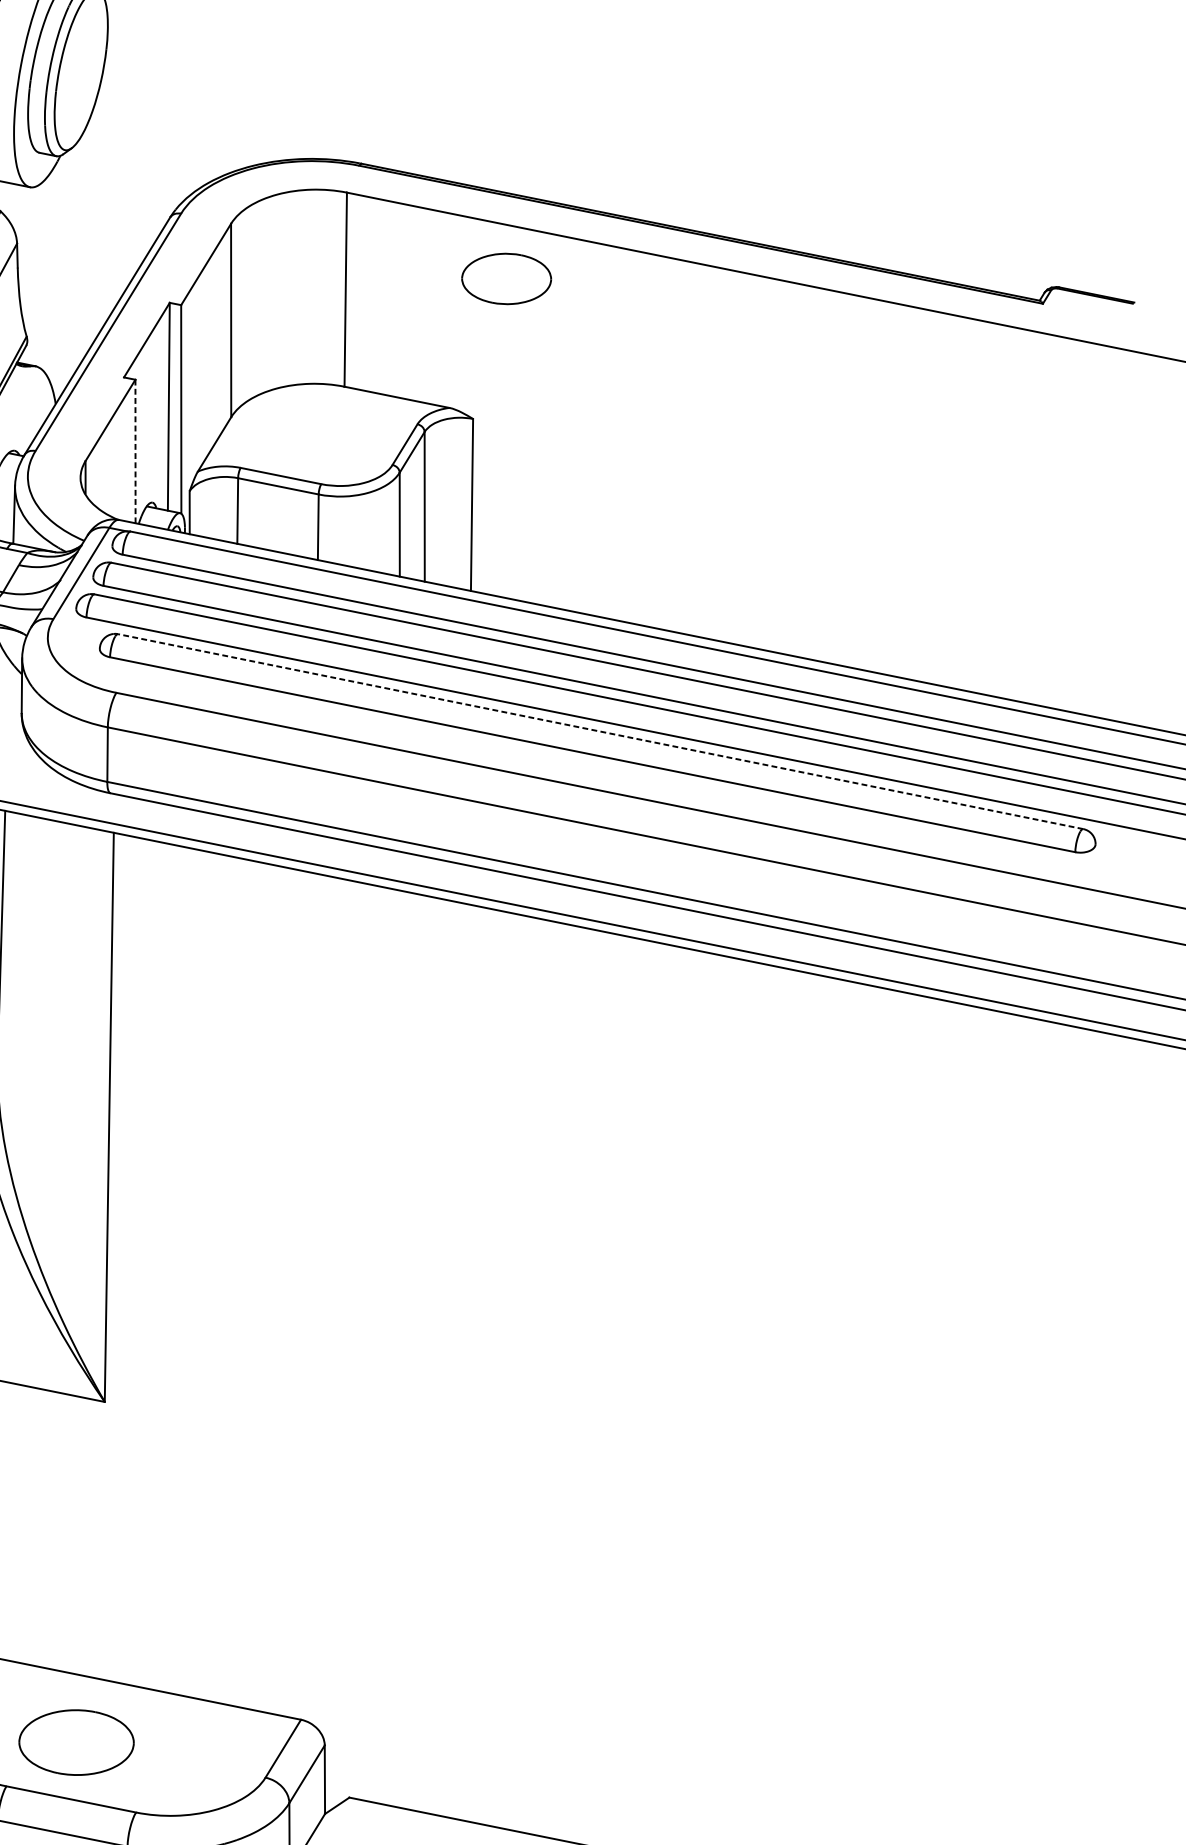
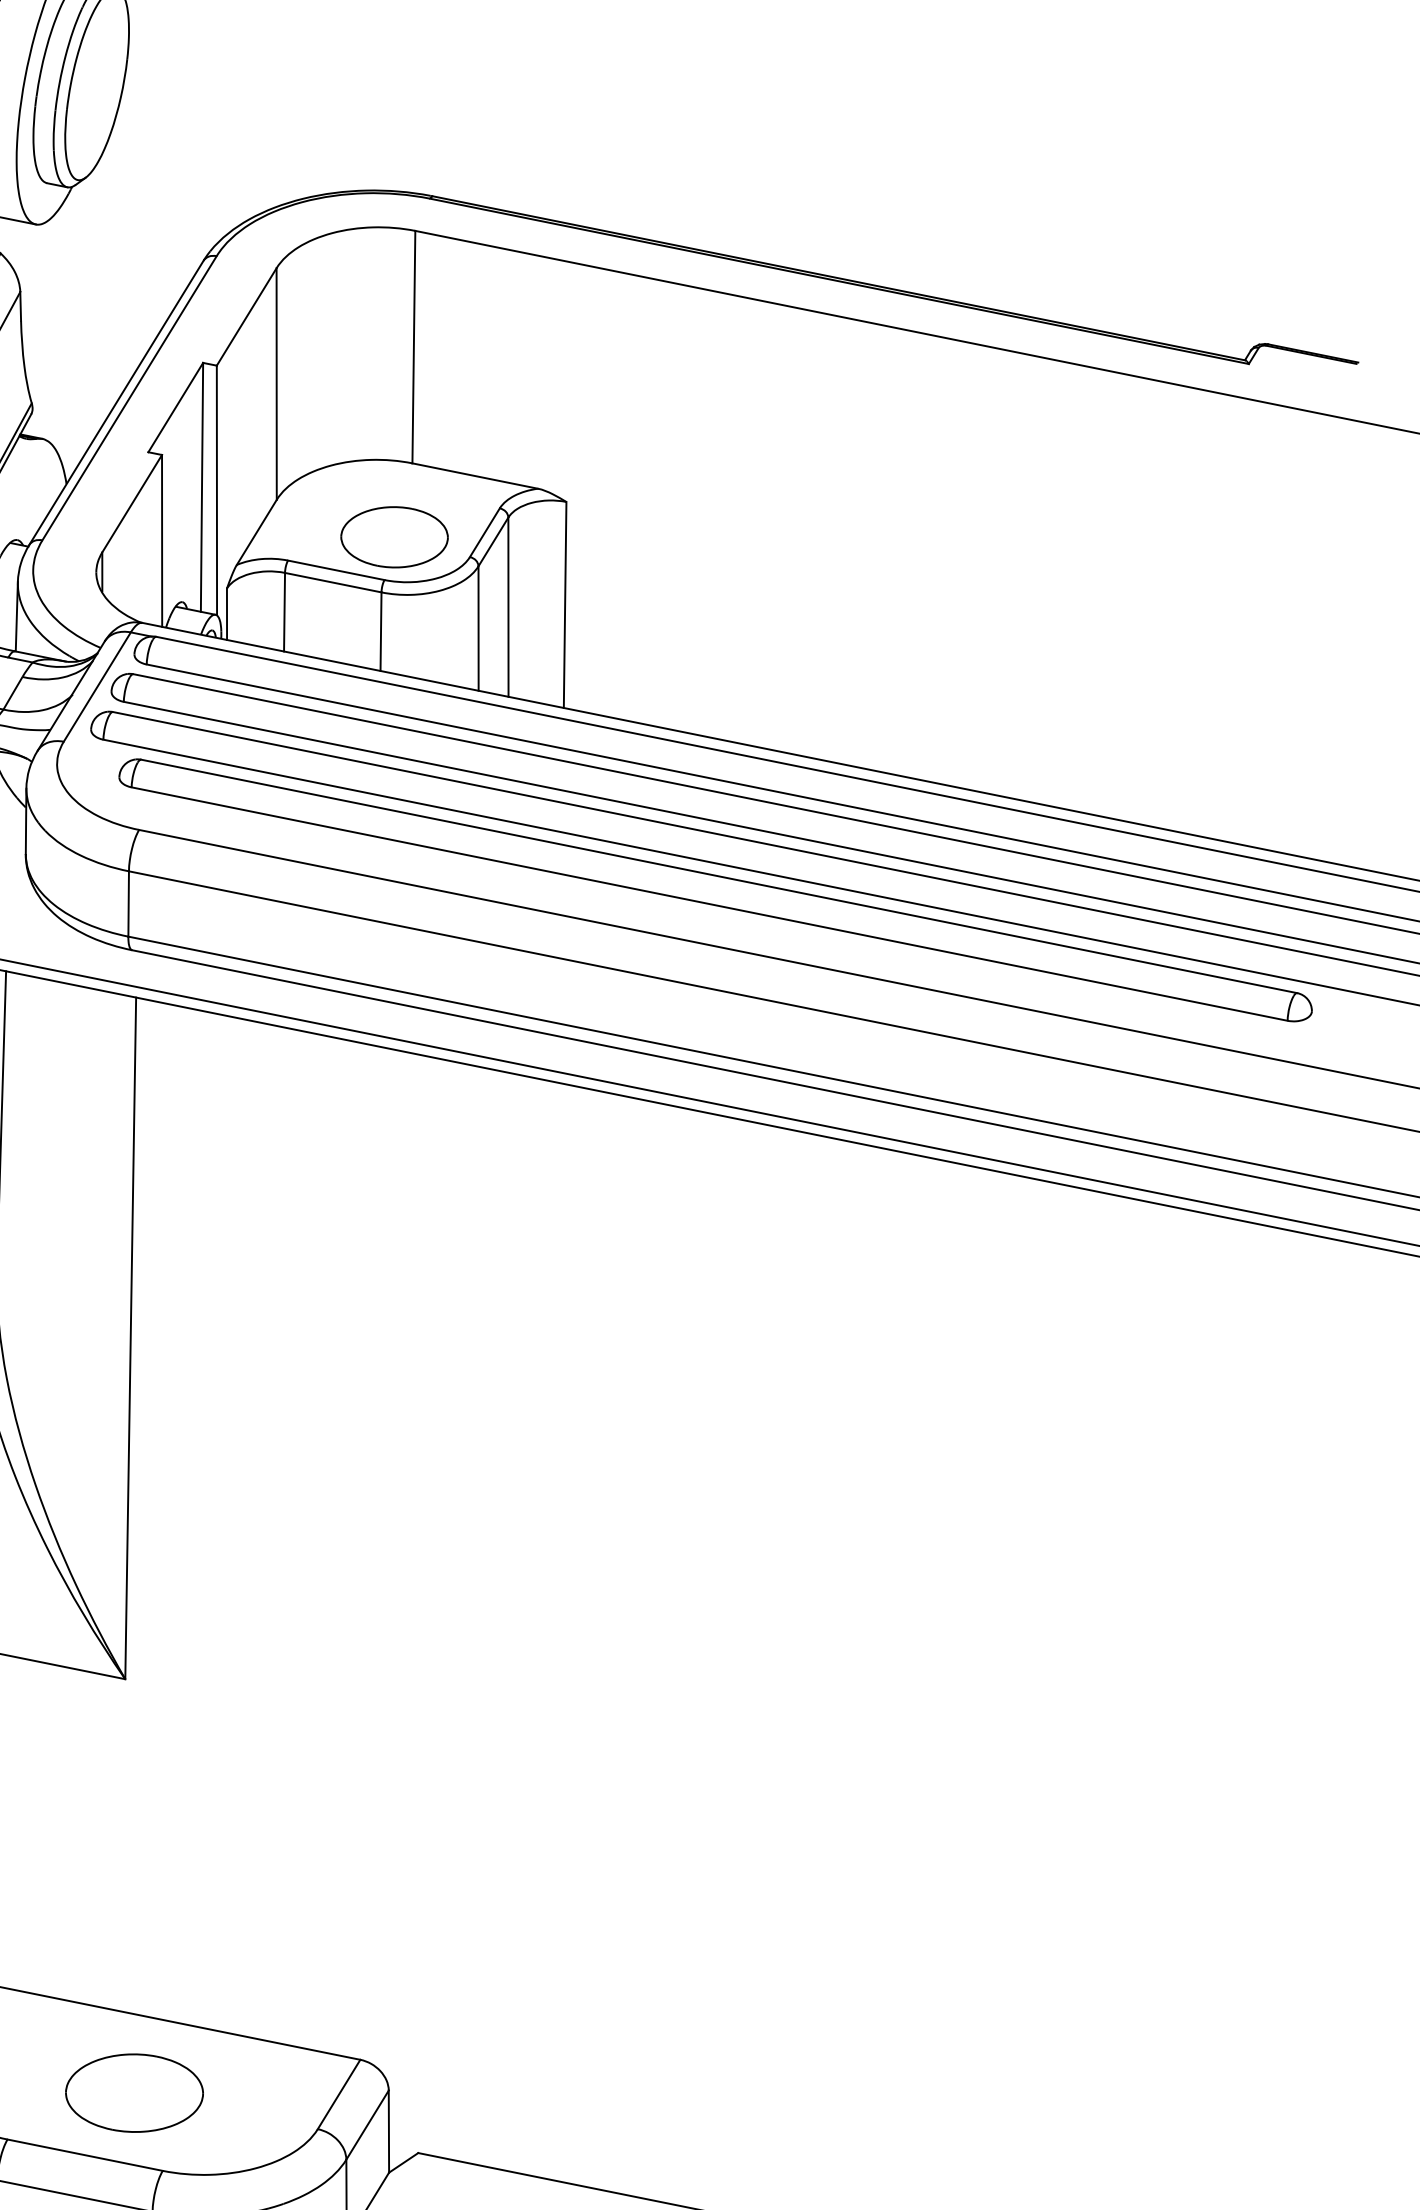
part: (506, 279) -> (394, 537), moved
line: (135, 451) -> (162, 540), dashed -> solid
line: (600, 731) -> (719, 876), dashed -> solid
part: (76, 1742) -> (134, 2092), moved

